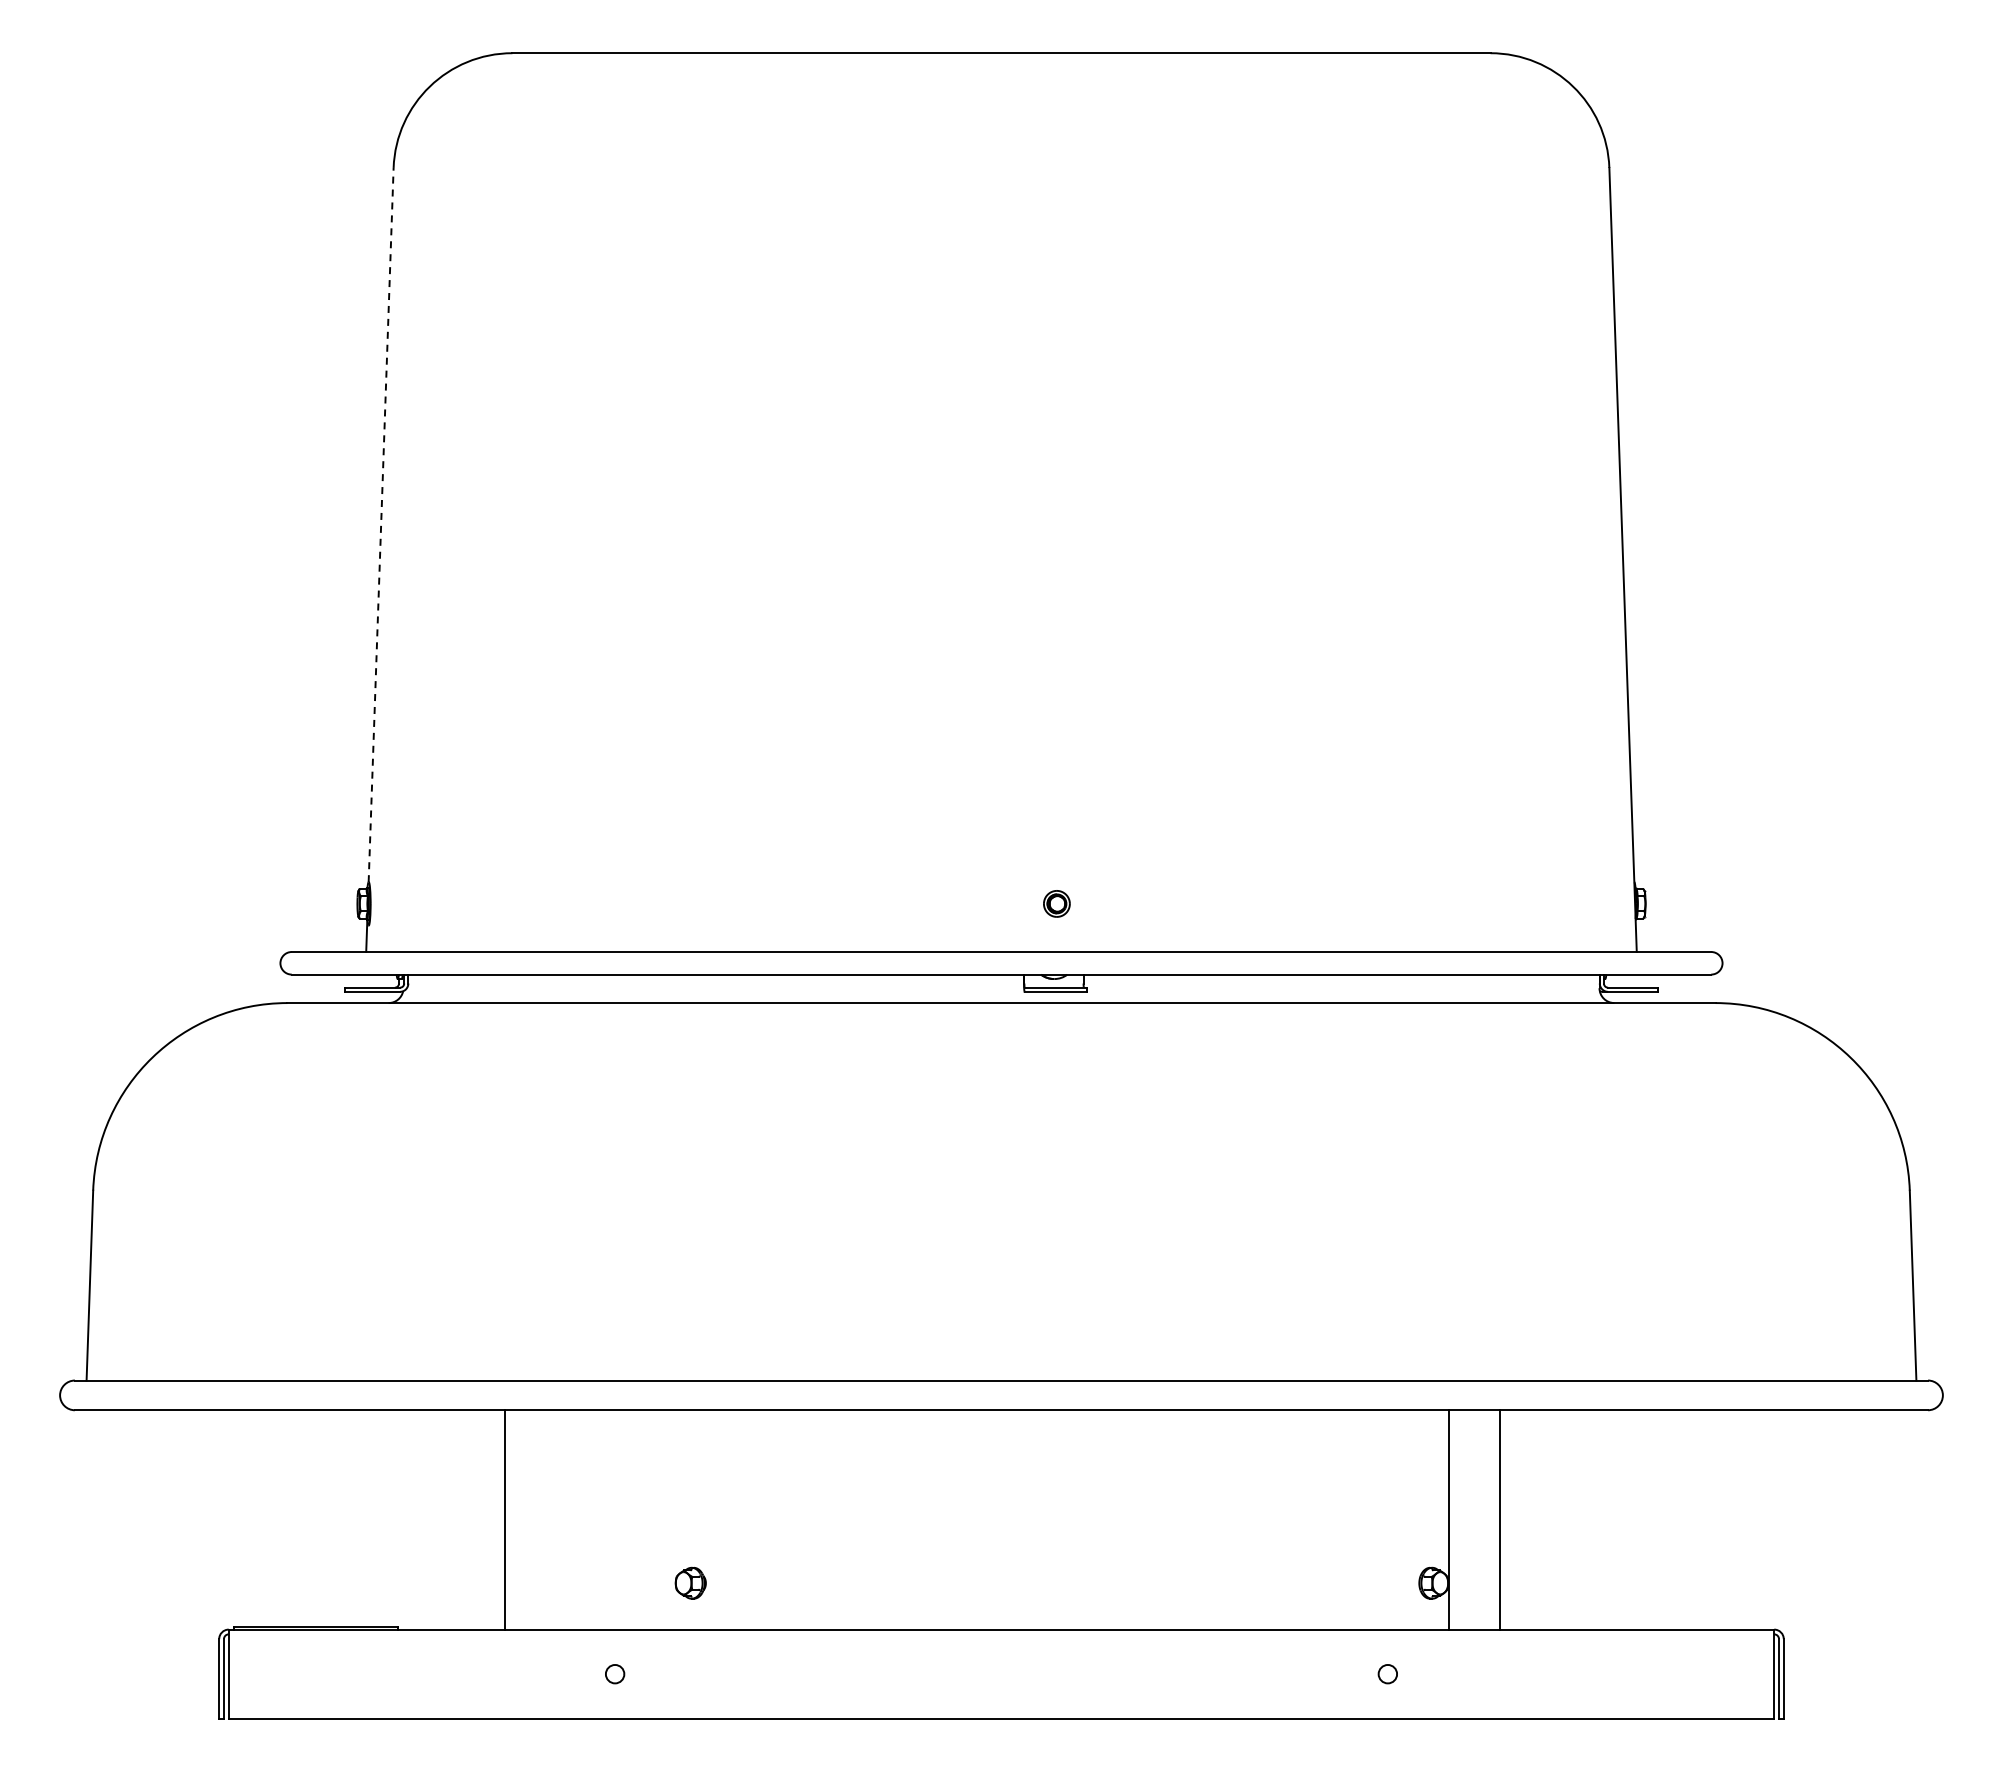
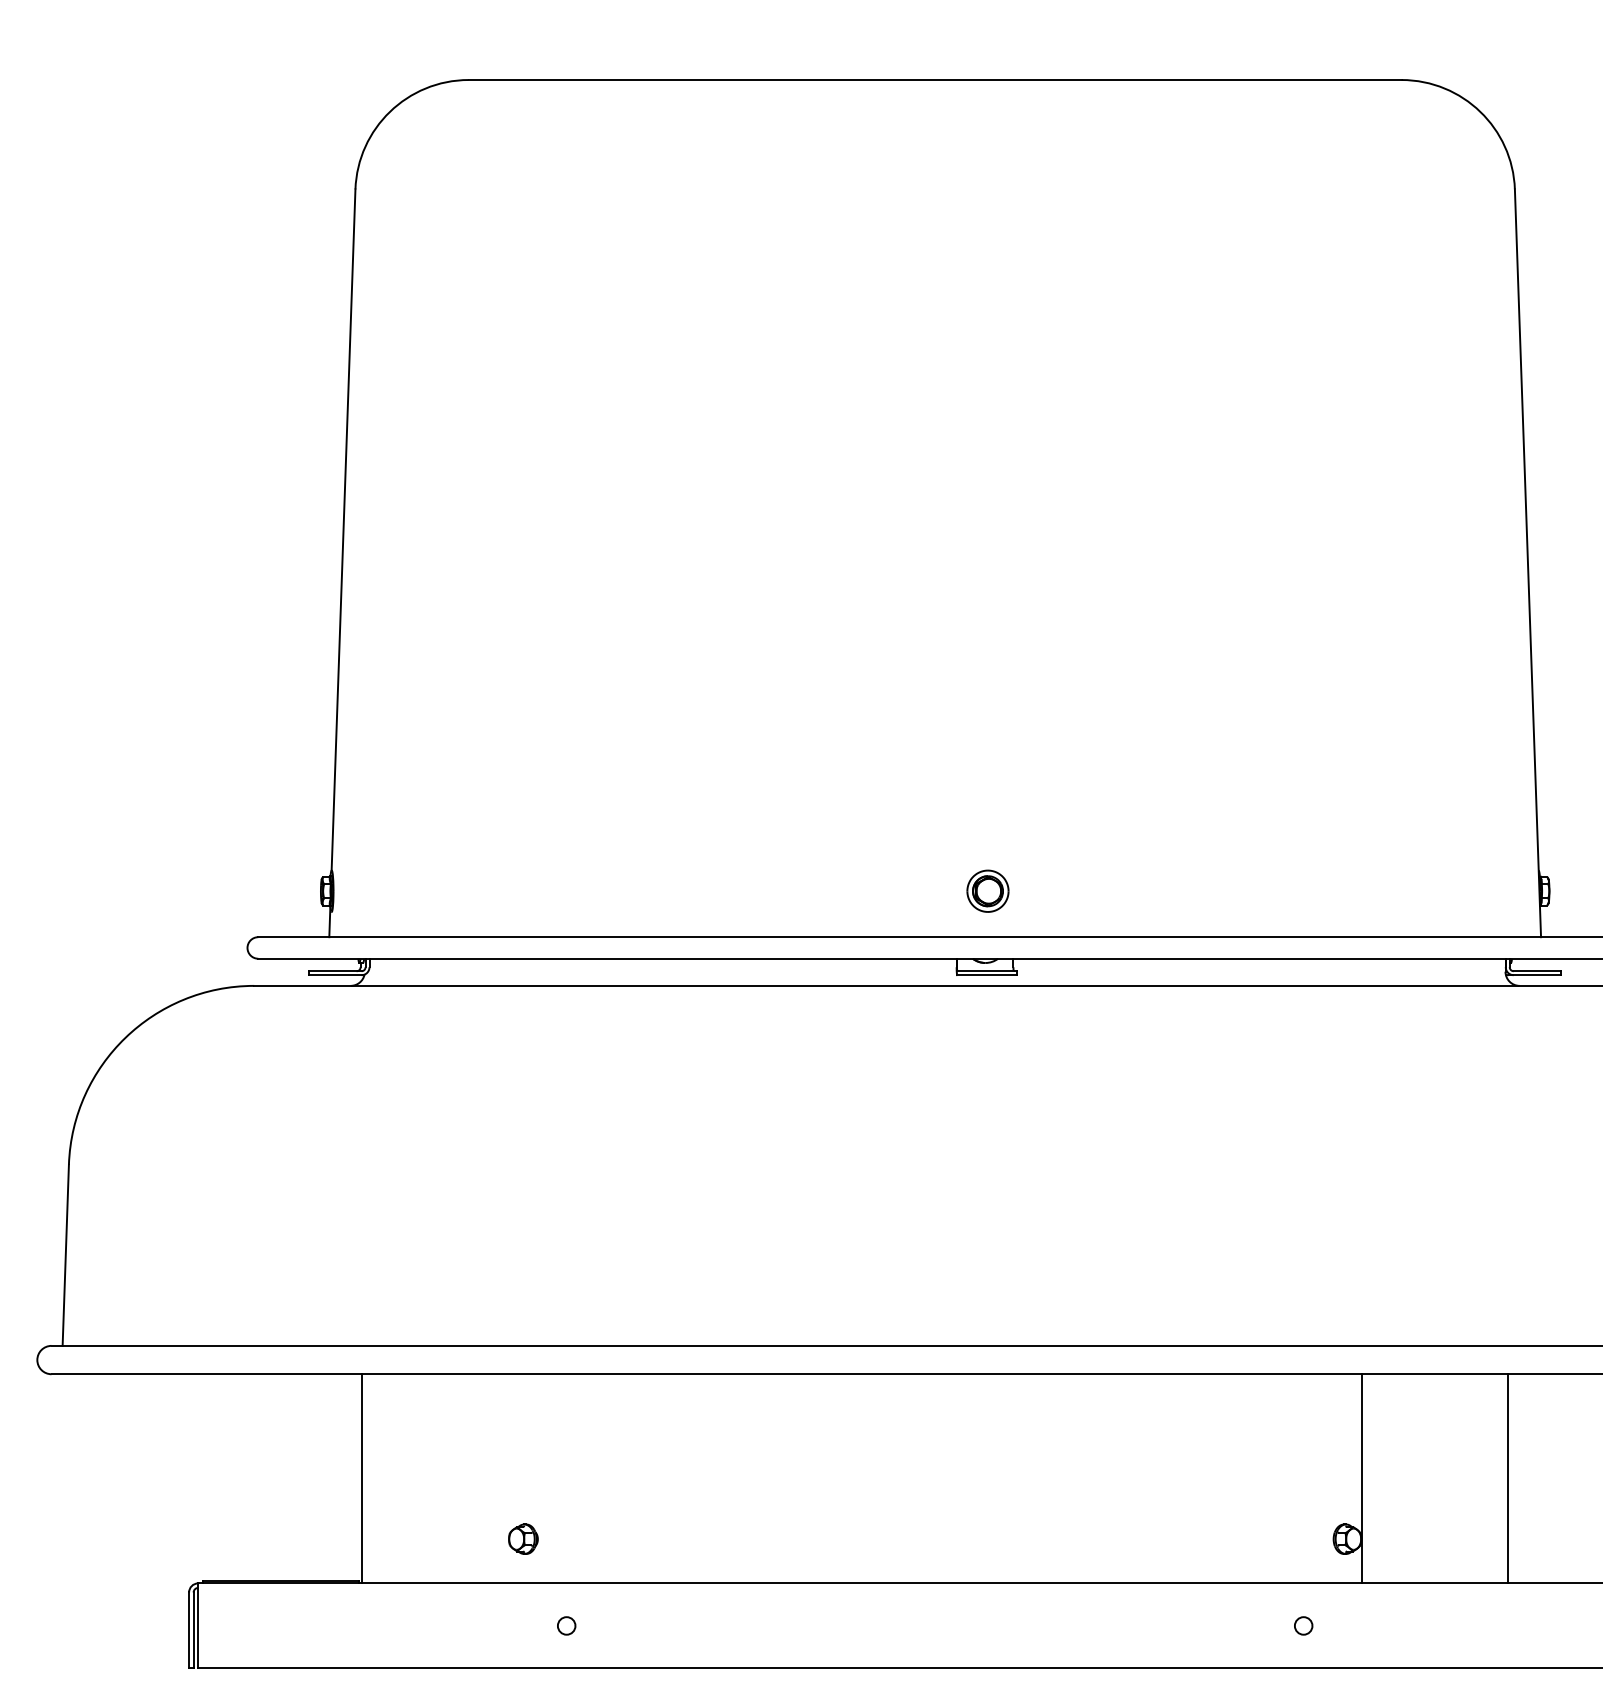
line: (381, 524) -> (343, 529), dashed -> solid
part: (1056, 903) -> (987, 890), size x1.67
line: (505, 1519) -> (362, 1478), moved
line: (1499, 1519) -> (1508, 1478), moved
part: (690, 1582) -> (523, 1538), moved

